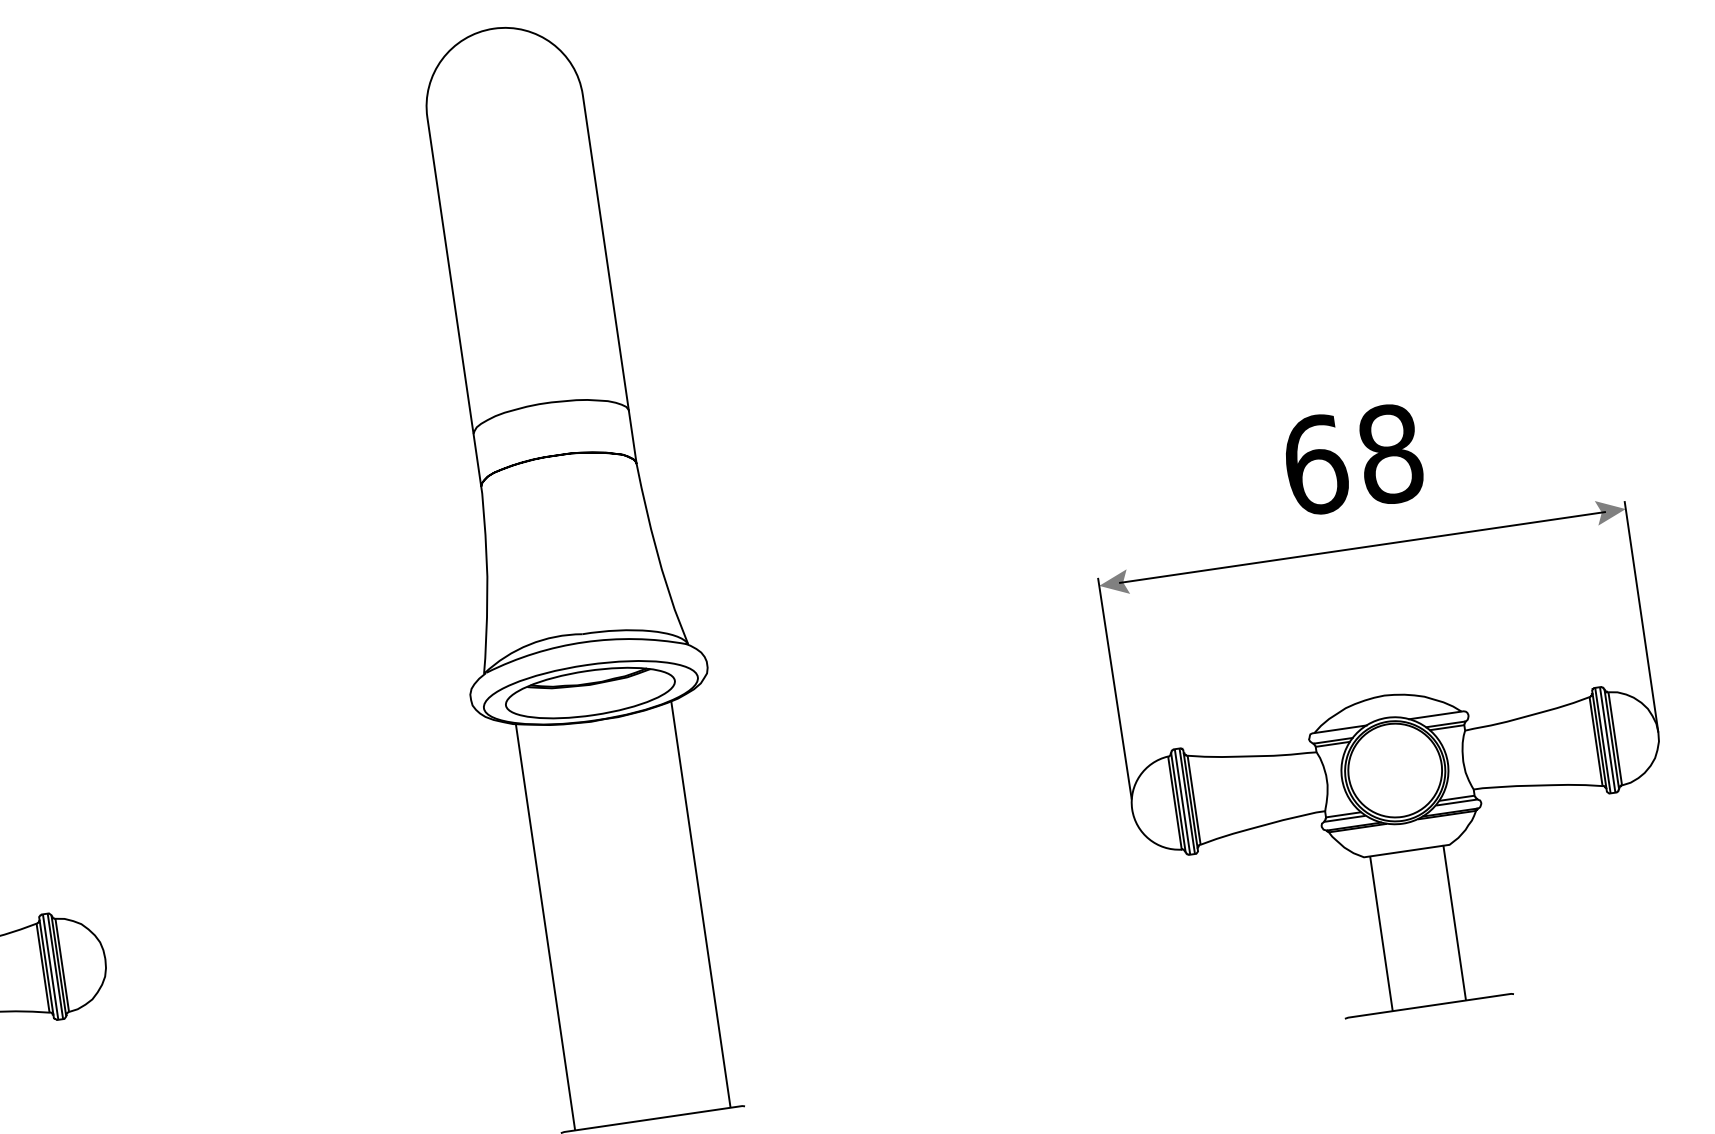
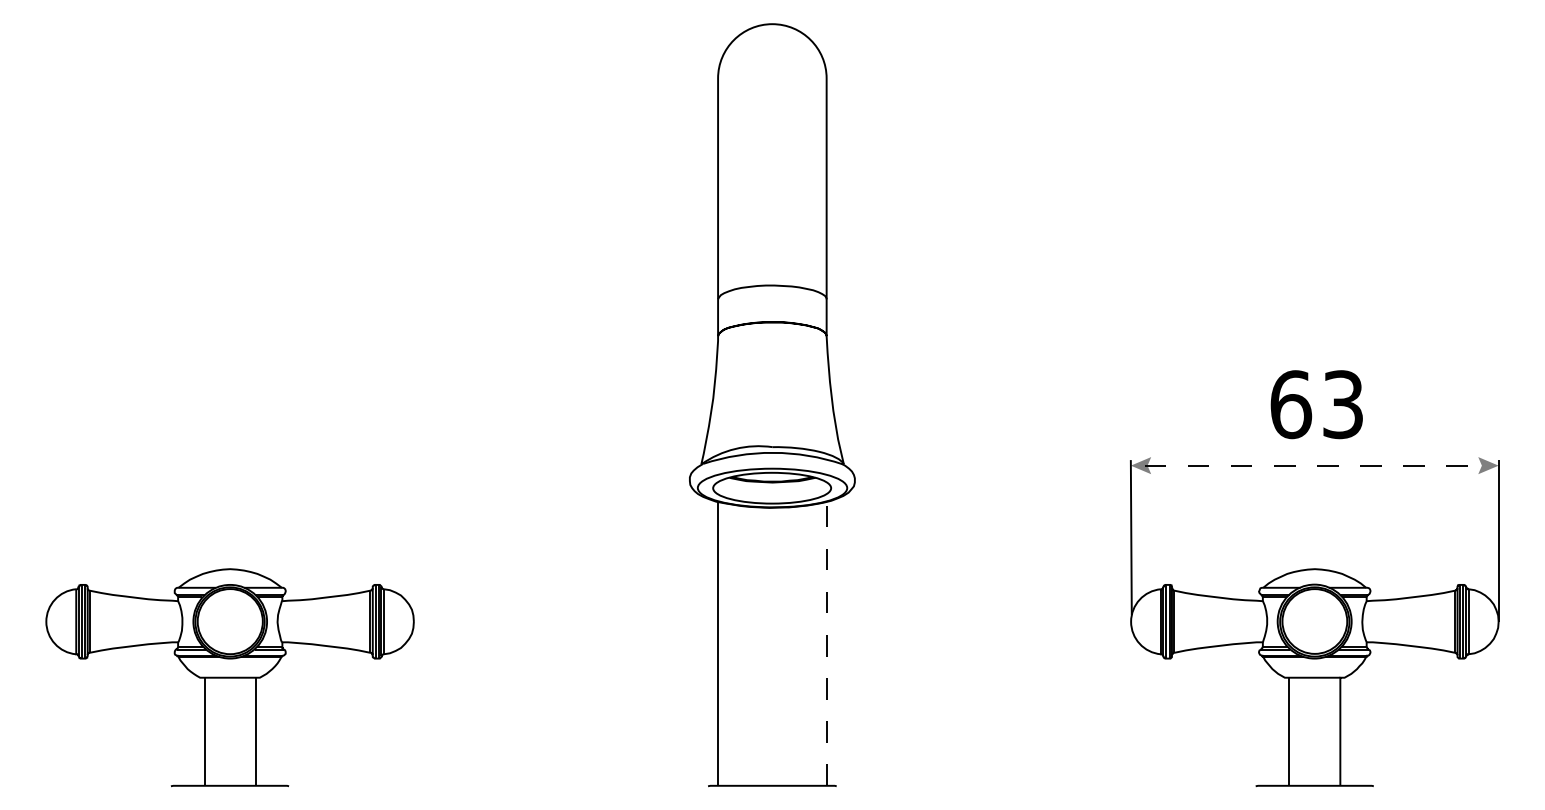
text: (1389, 454) -> (1342, 404), 68 -> 63
line: (1363, 547) -> (1315, 465), solid -> dashed
line: (700, 904) -> (826, 643), solid -> dashed

